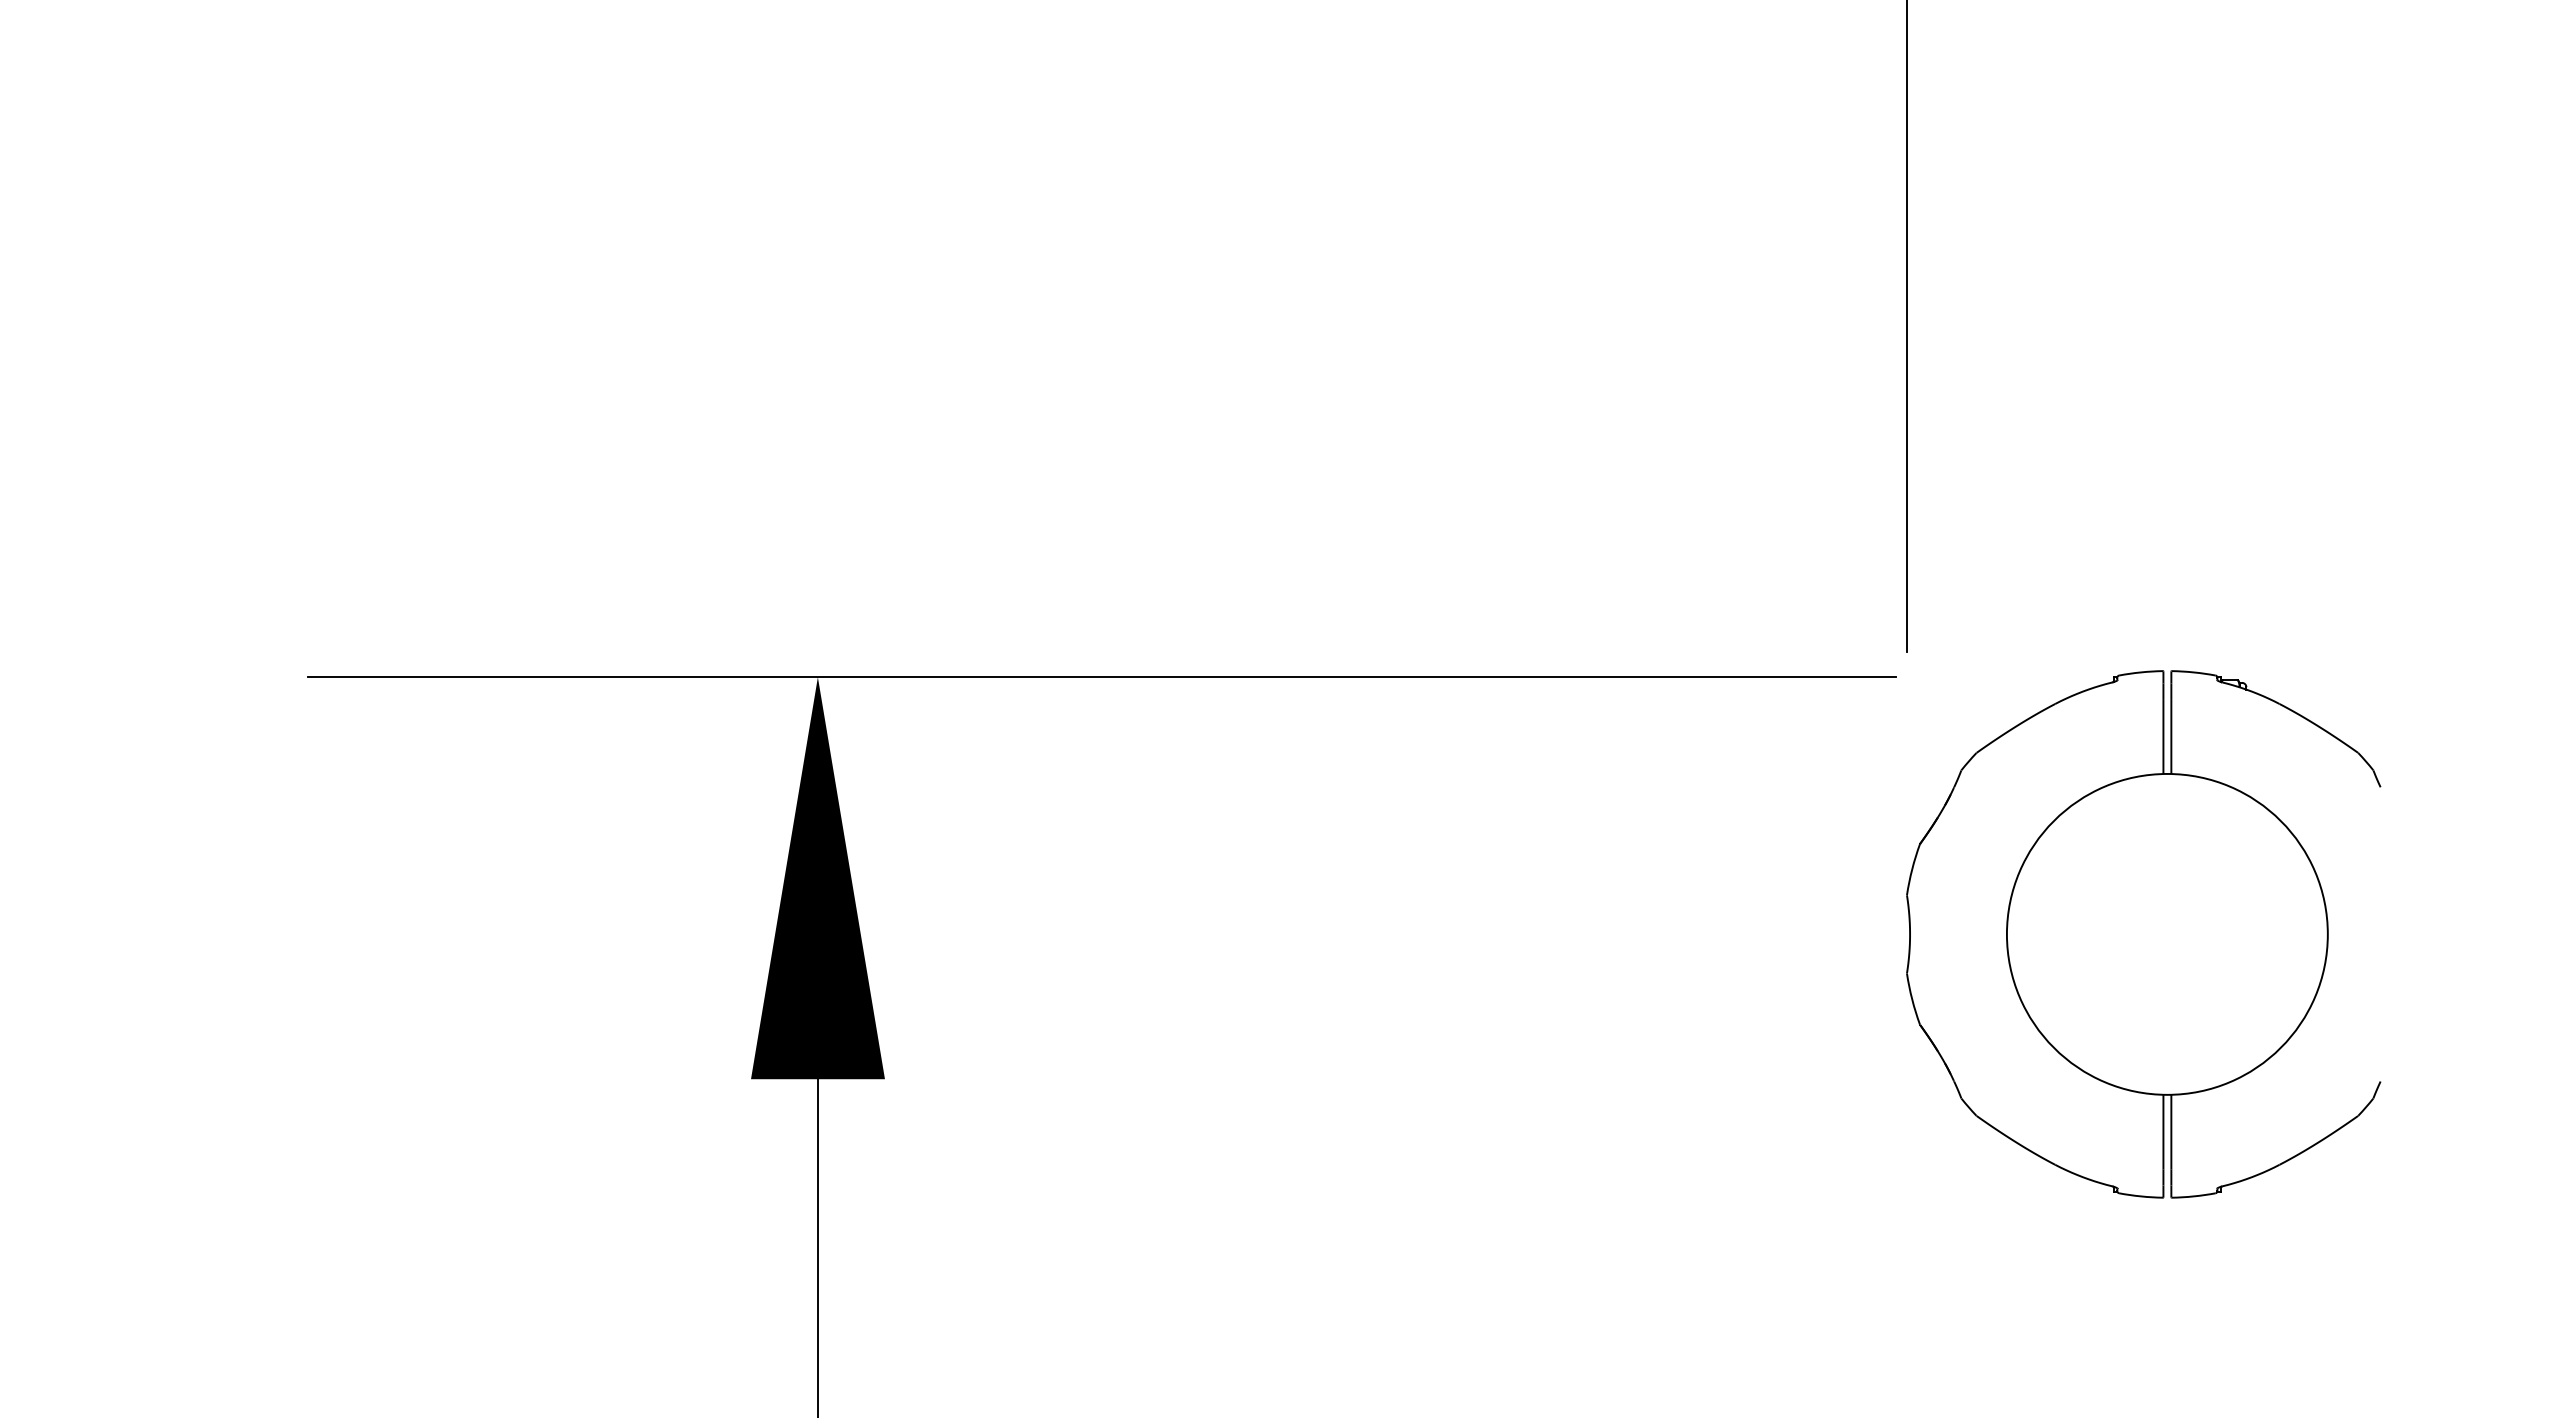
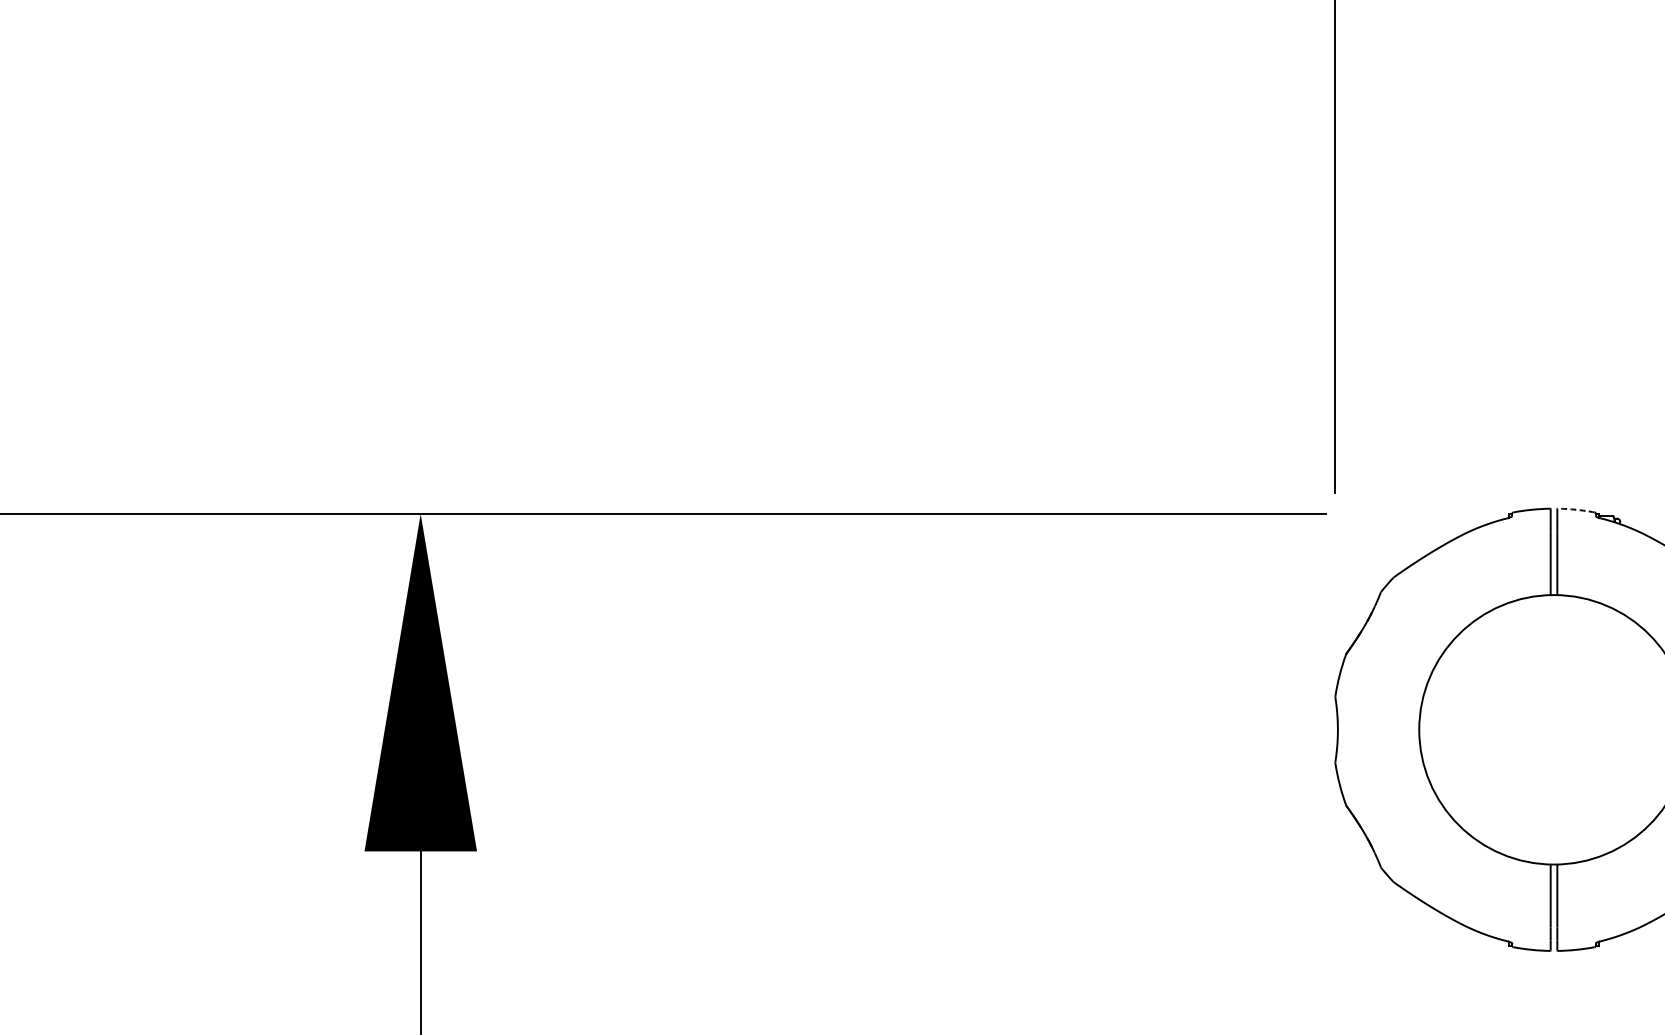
arc: (2193, 672) -> (1575, 509), solid -> dashed

